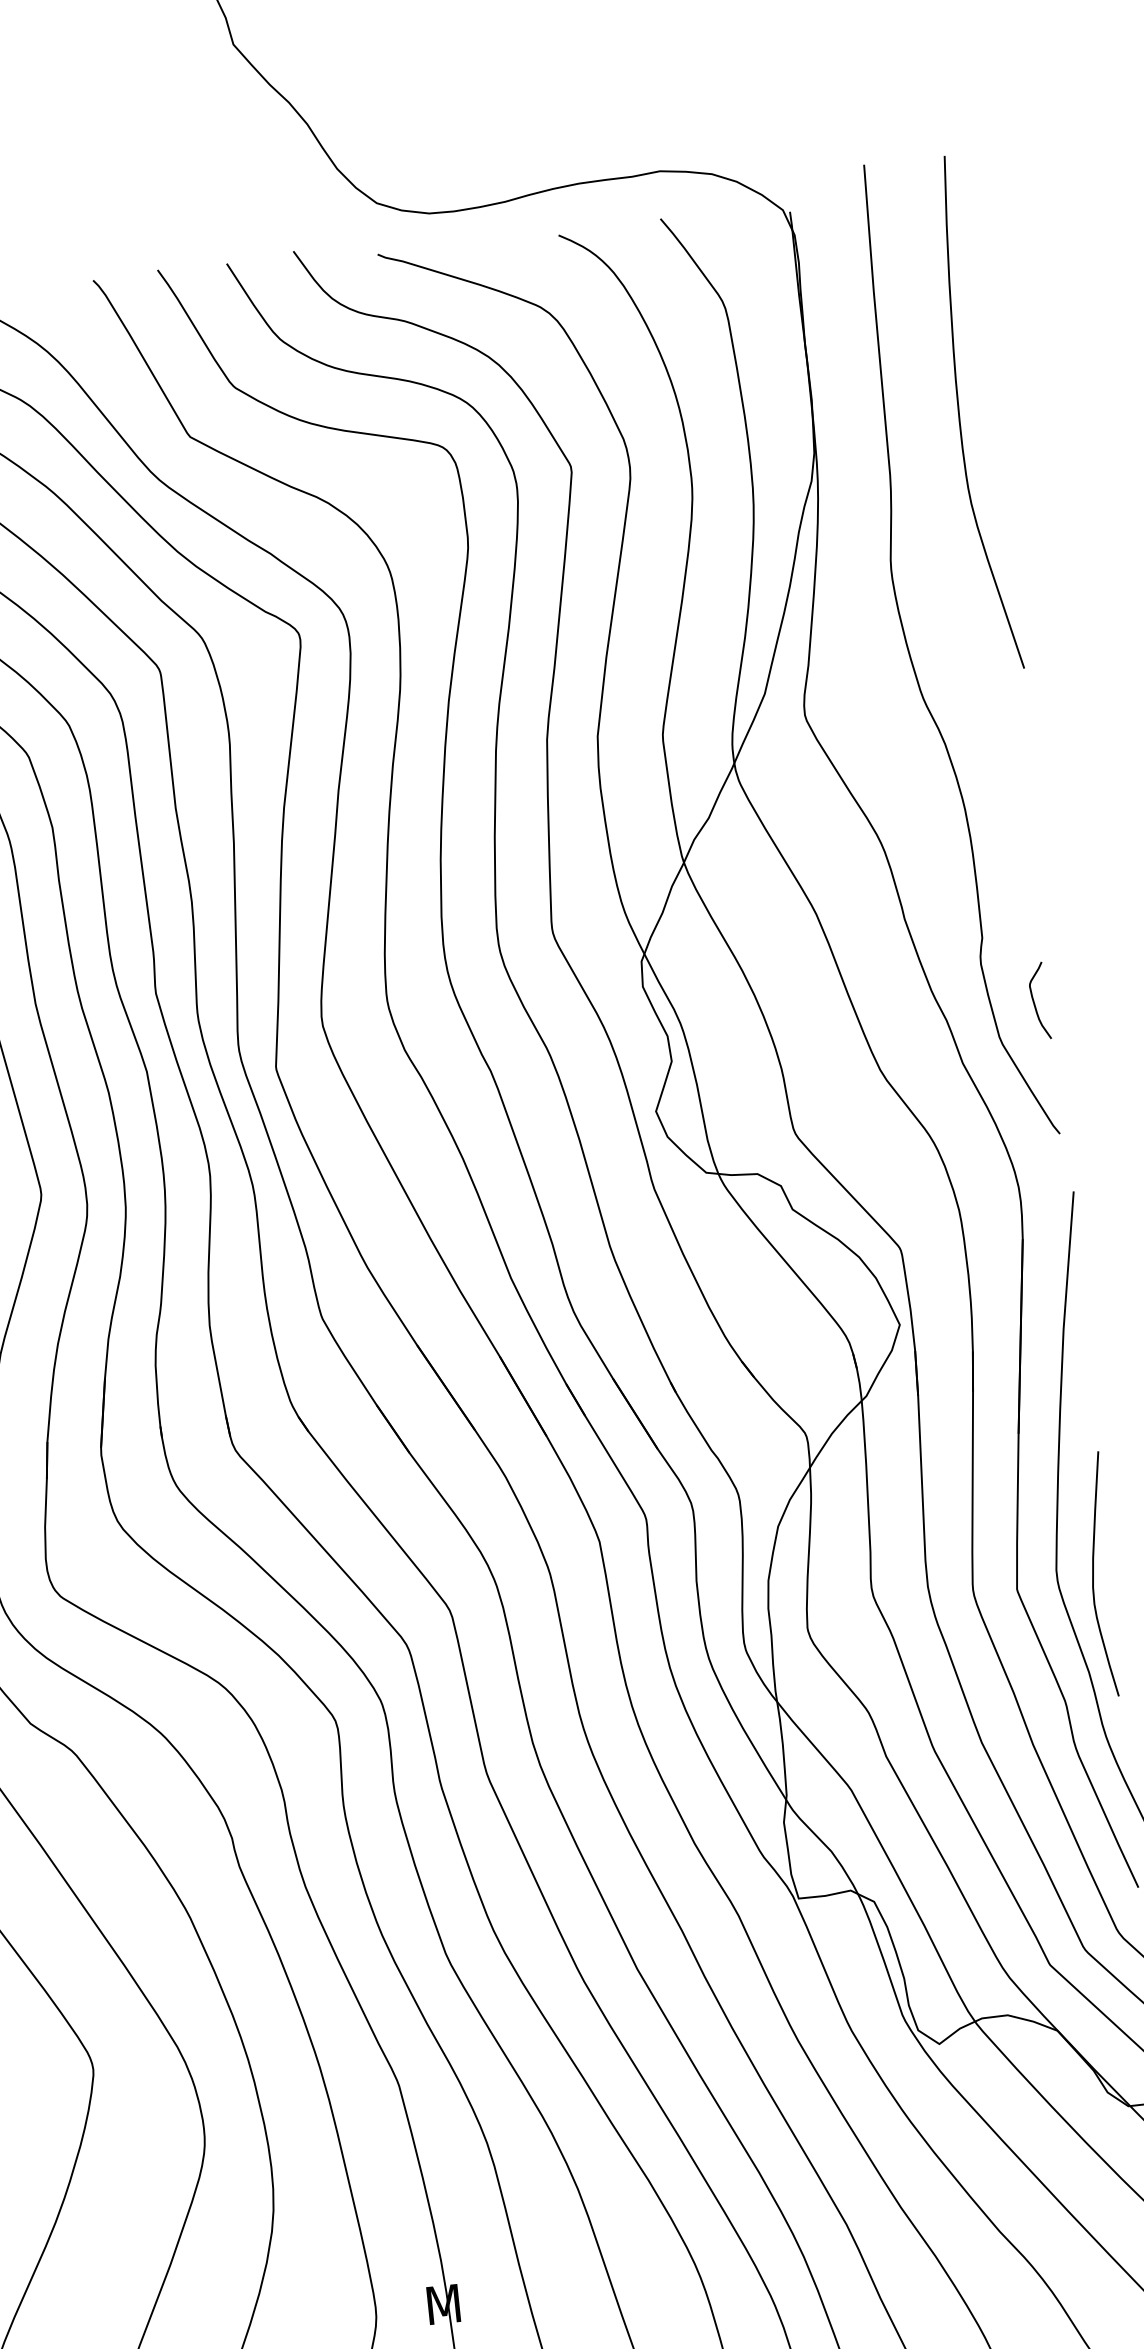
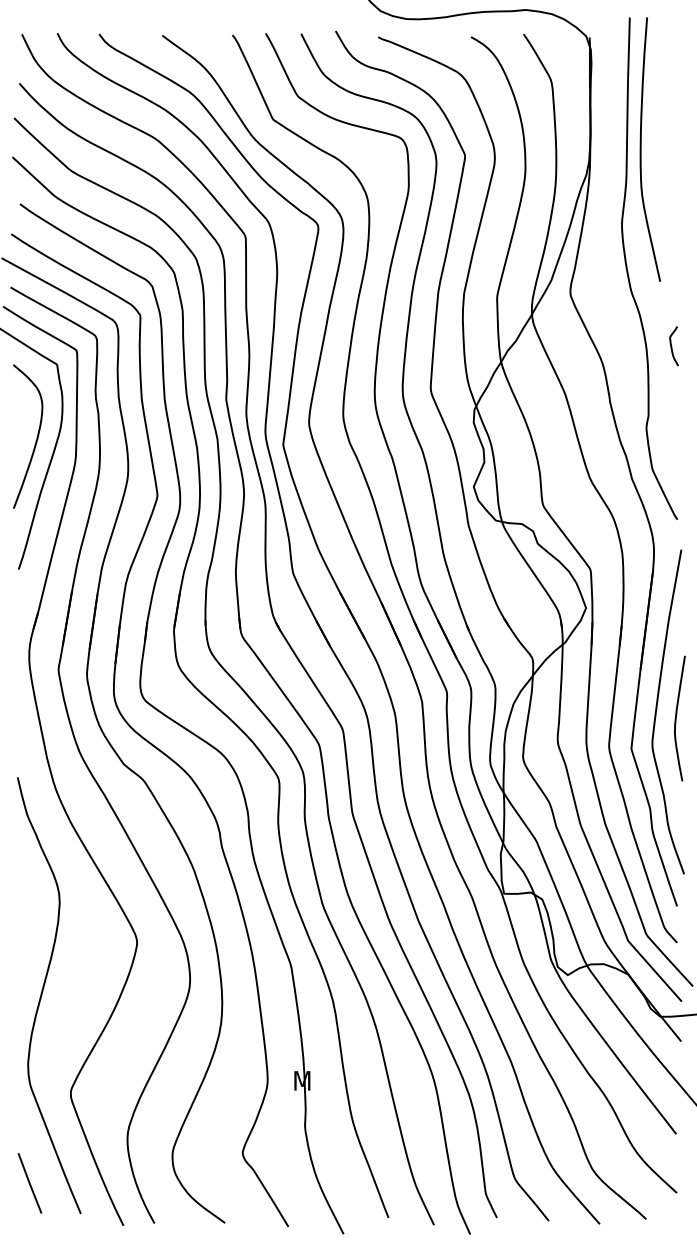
curve: (960, 414) -> (641, 149), moved
curve: (1036, 1001) -> (672, 346), moved
curve: (1094, 1575) -> (676, 718), moved

